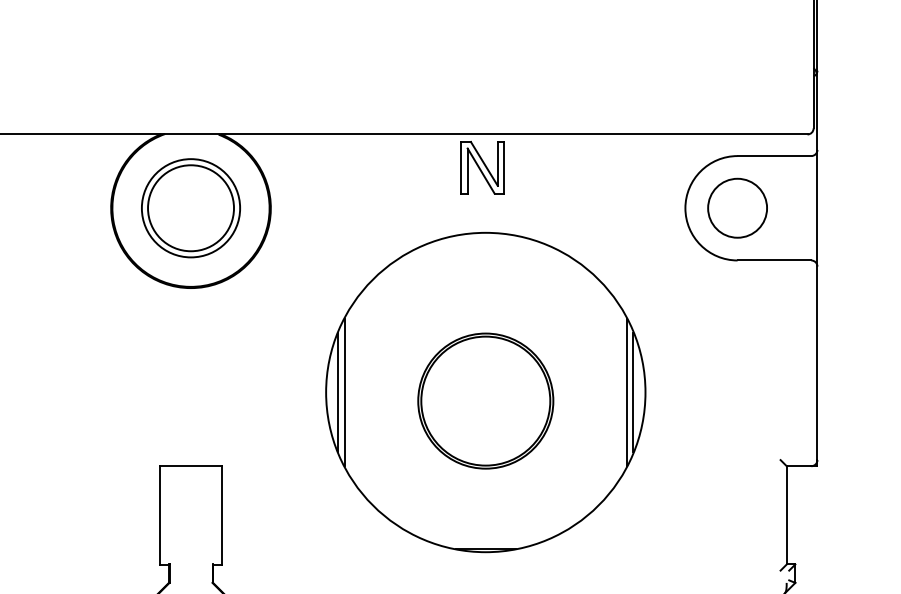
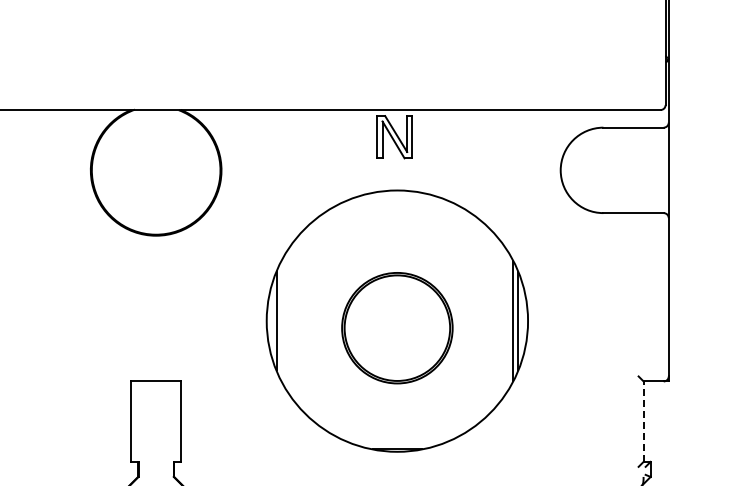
part: (191, 208) -> (156, 170), removed
circle: (737, 208) -> (603, 170), removed
line: (344, 392) -> (281, 321), removed
line: (786, 515) -> (643, 421), solid -> dashed

